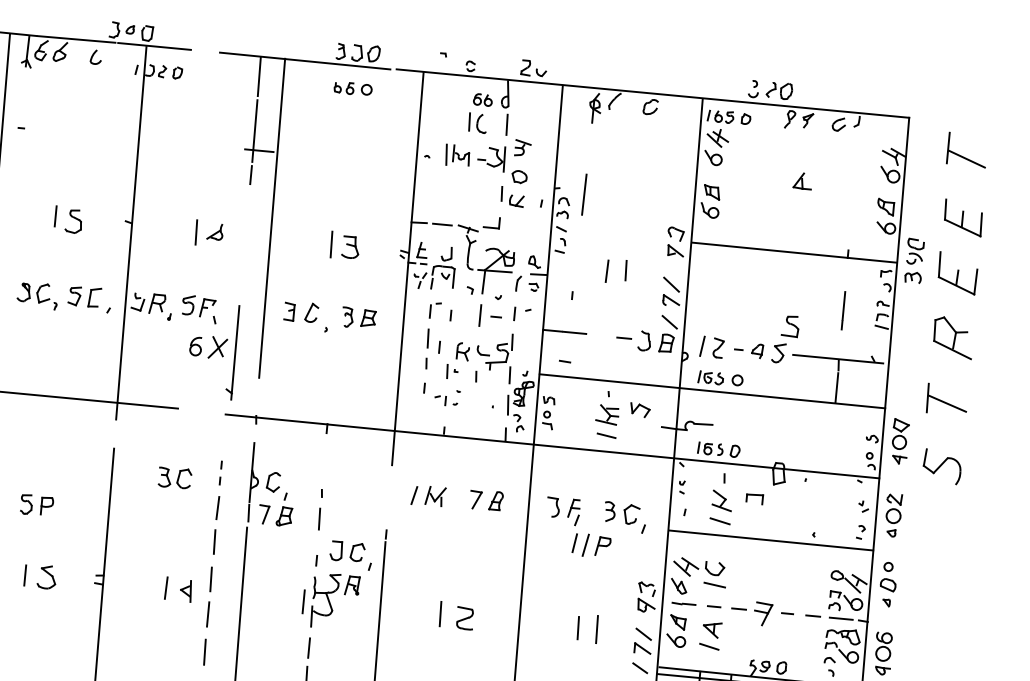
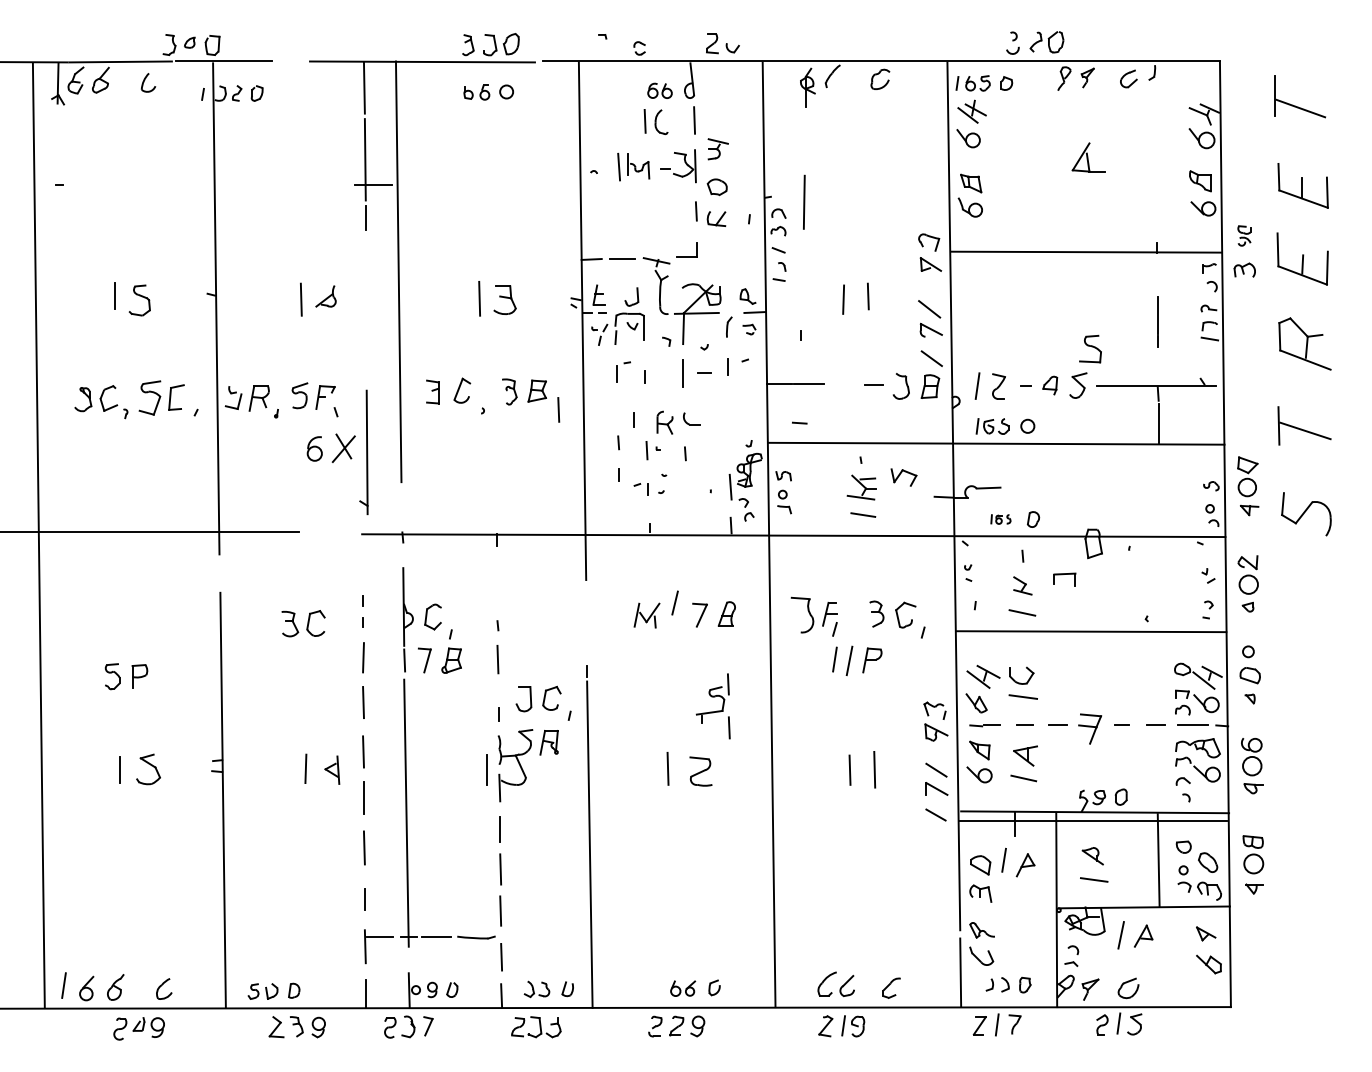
part: (802, 181) -> (1088, 157), size x1.4
part: (915, 251) -> (1244, 235), size x0.6
part: (74, 295) -> (149, 397), size x1.4
line: (428, 338) -> (558, 409), moved
part: (498, 357) -> (712, 706), moved
part: (710, 448) -> (1000, 519), size x0.6
line: (413, 495) -> (674, 602), moved
part: (722, 500) -> (1022, 585), size x0.7
part: (552, 507) -> (801, 615), size x1.4

